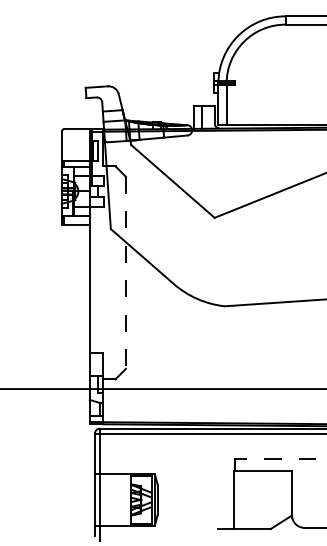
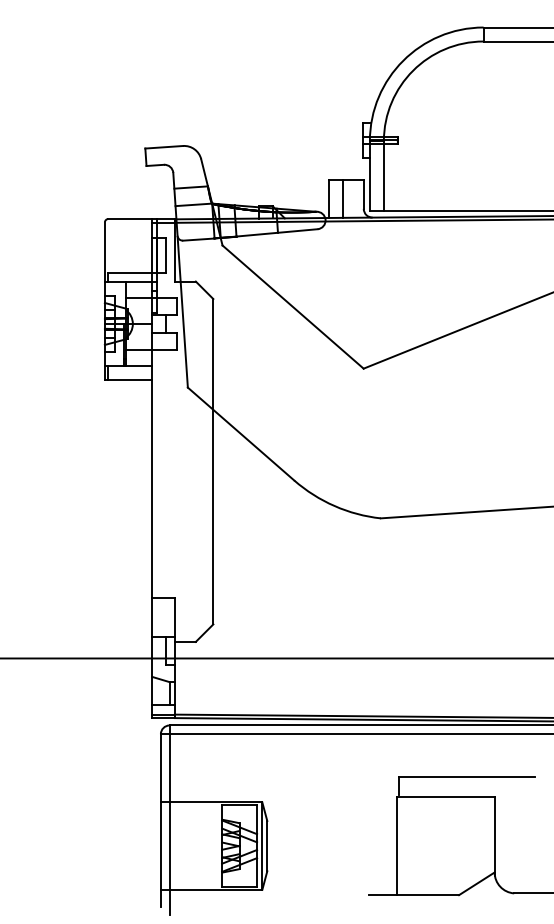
line: (125, 273) -> (212, 462), dashed -> solid
line: (275, 459) -> (466, 777), dashed -> solid

